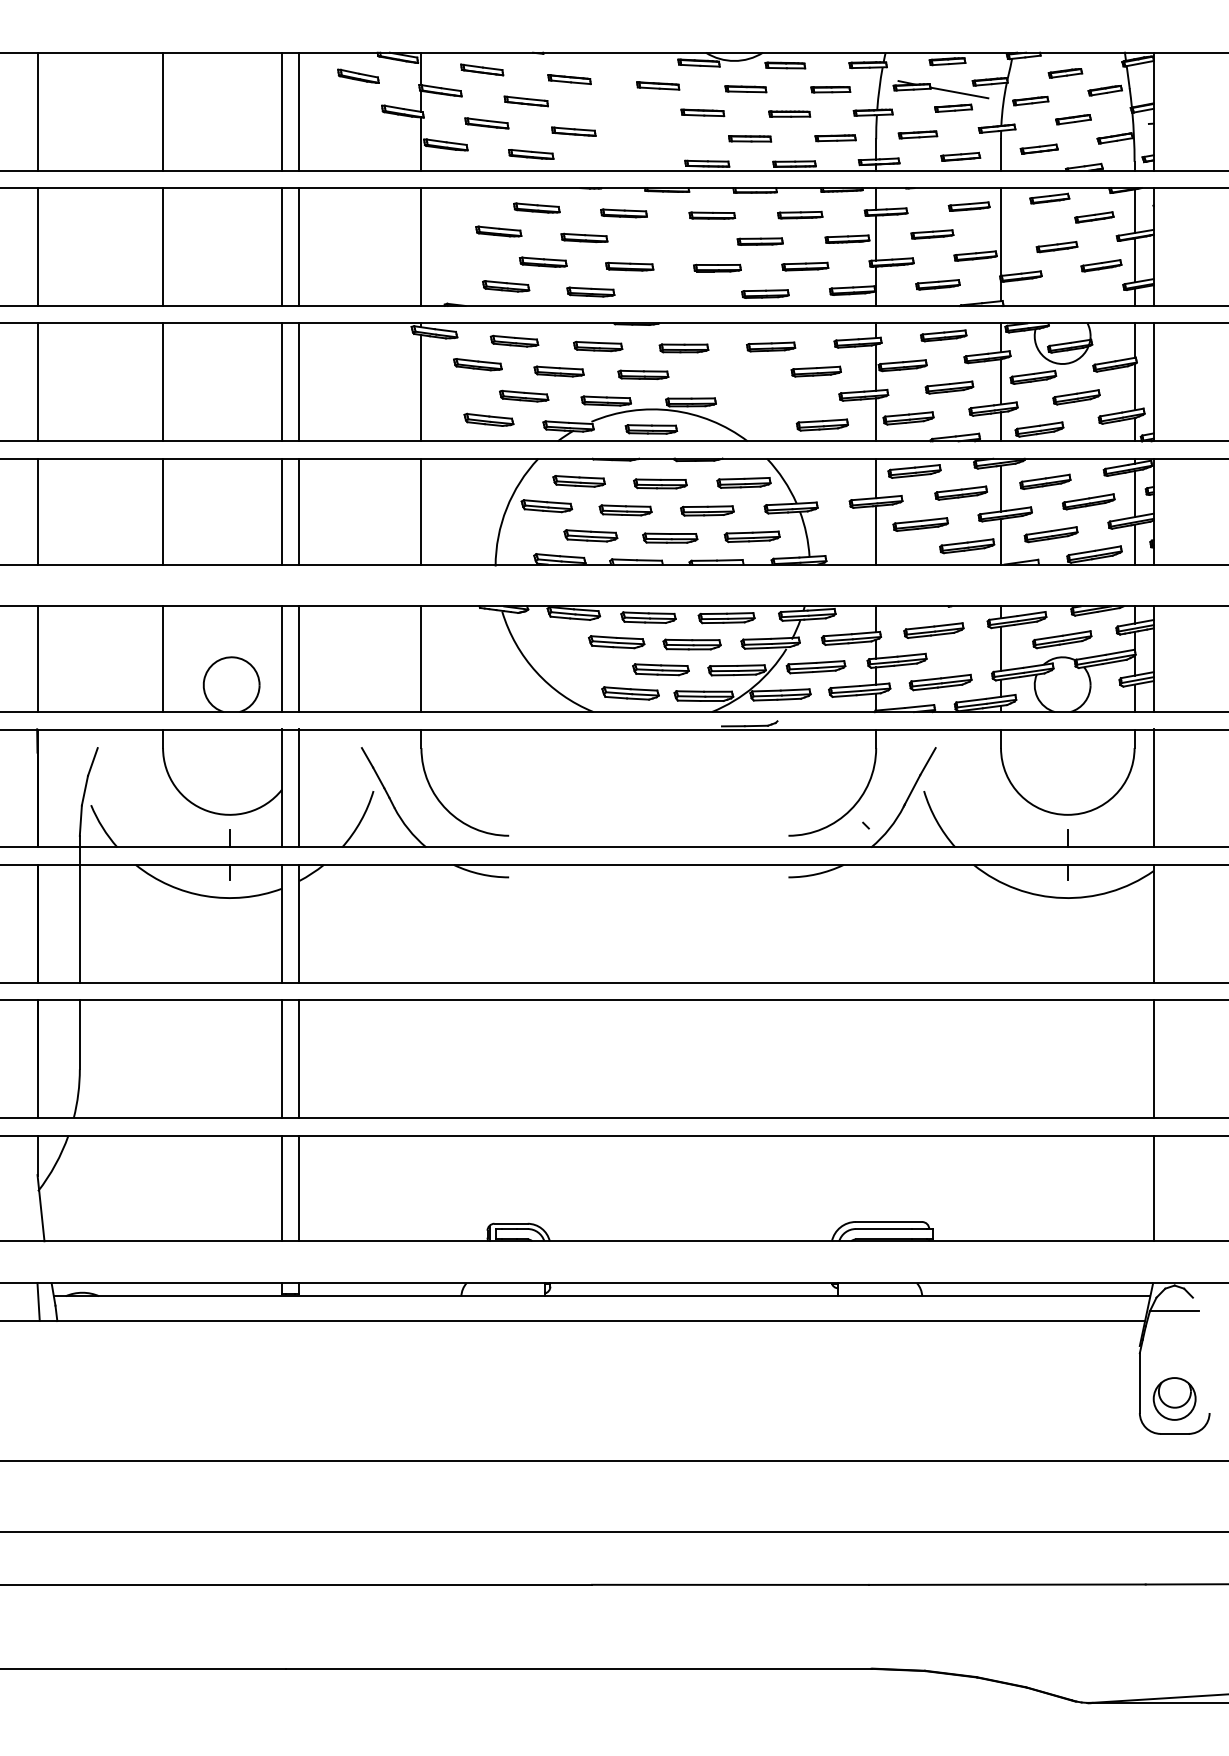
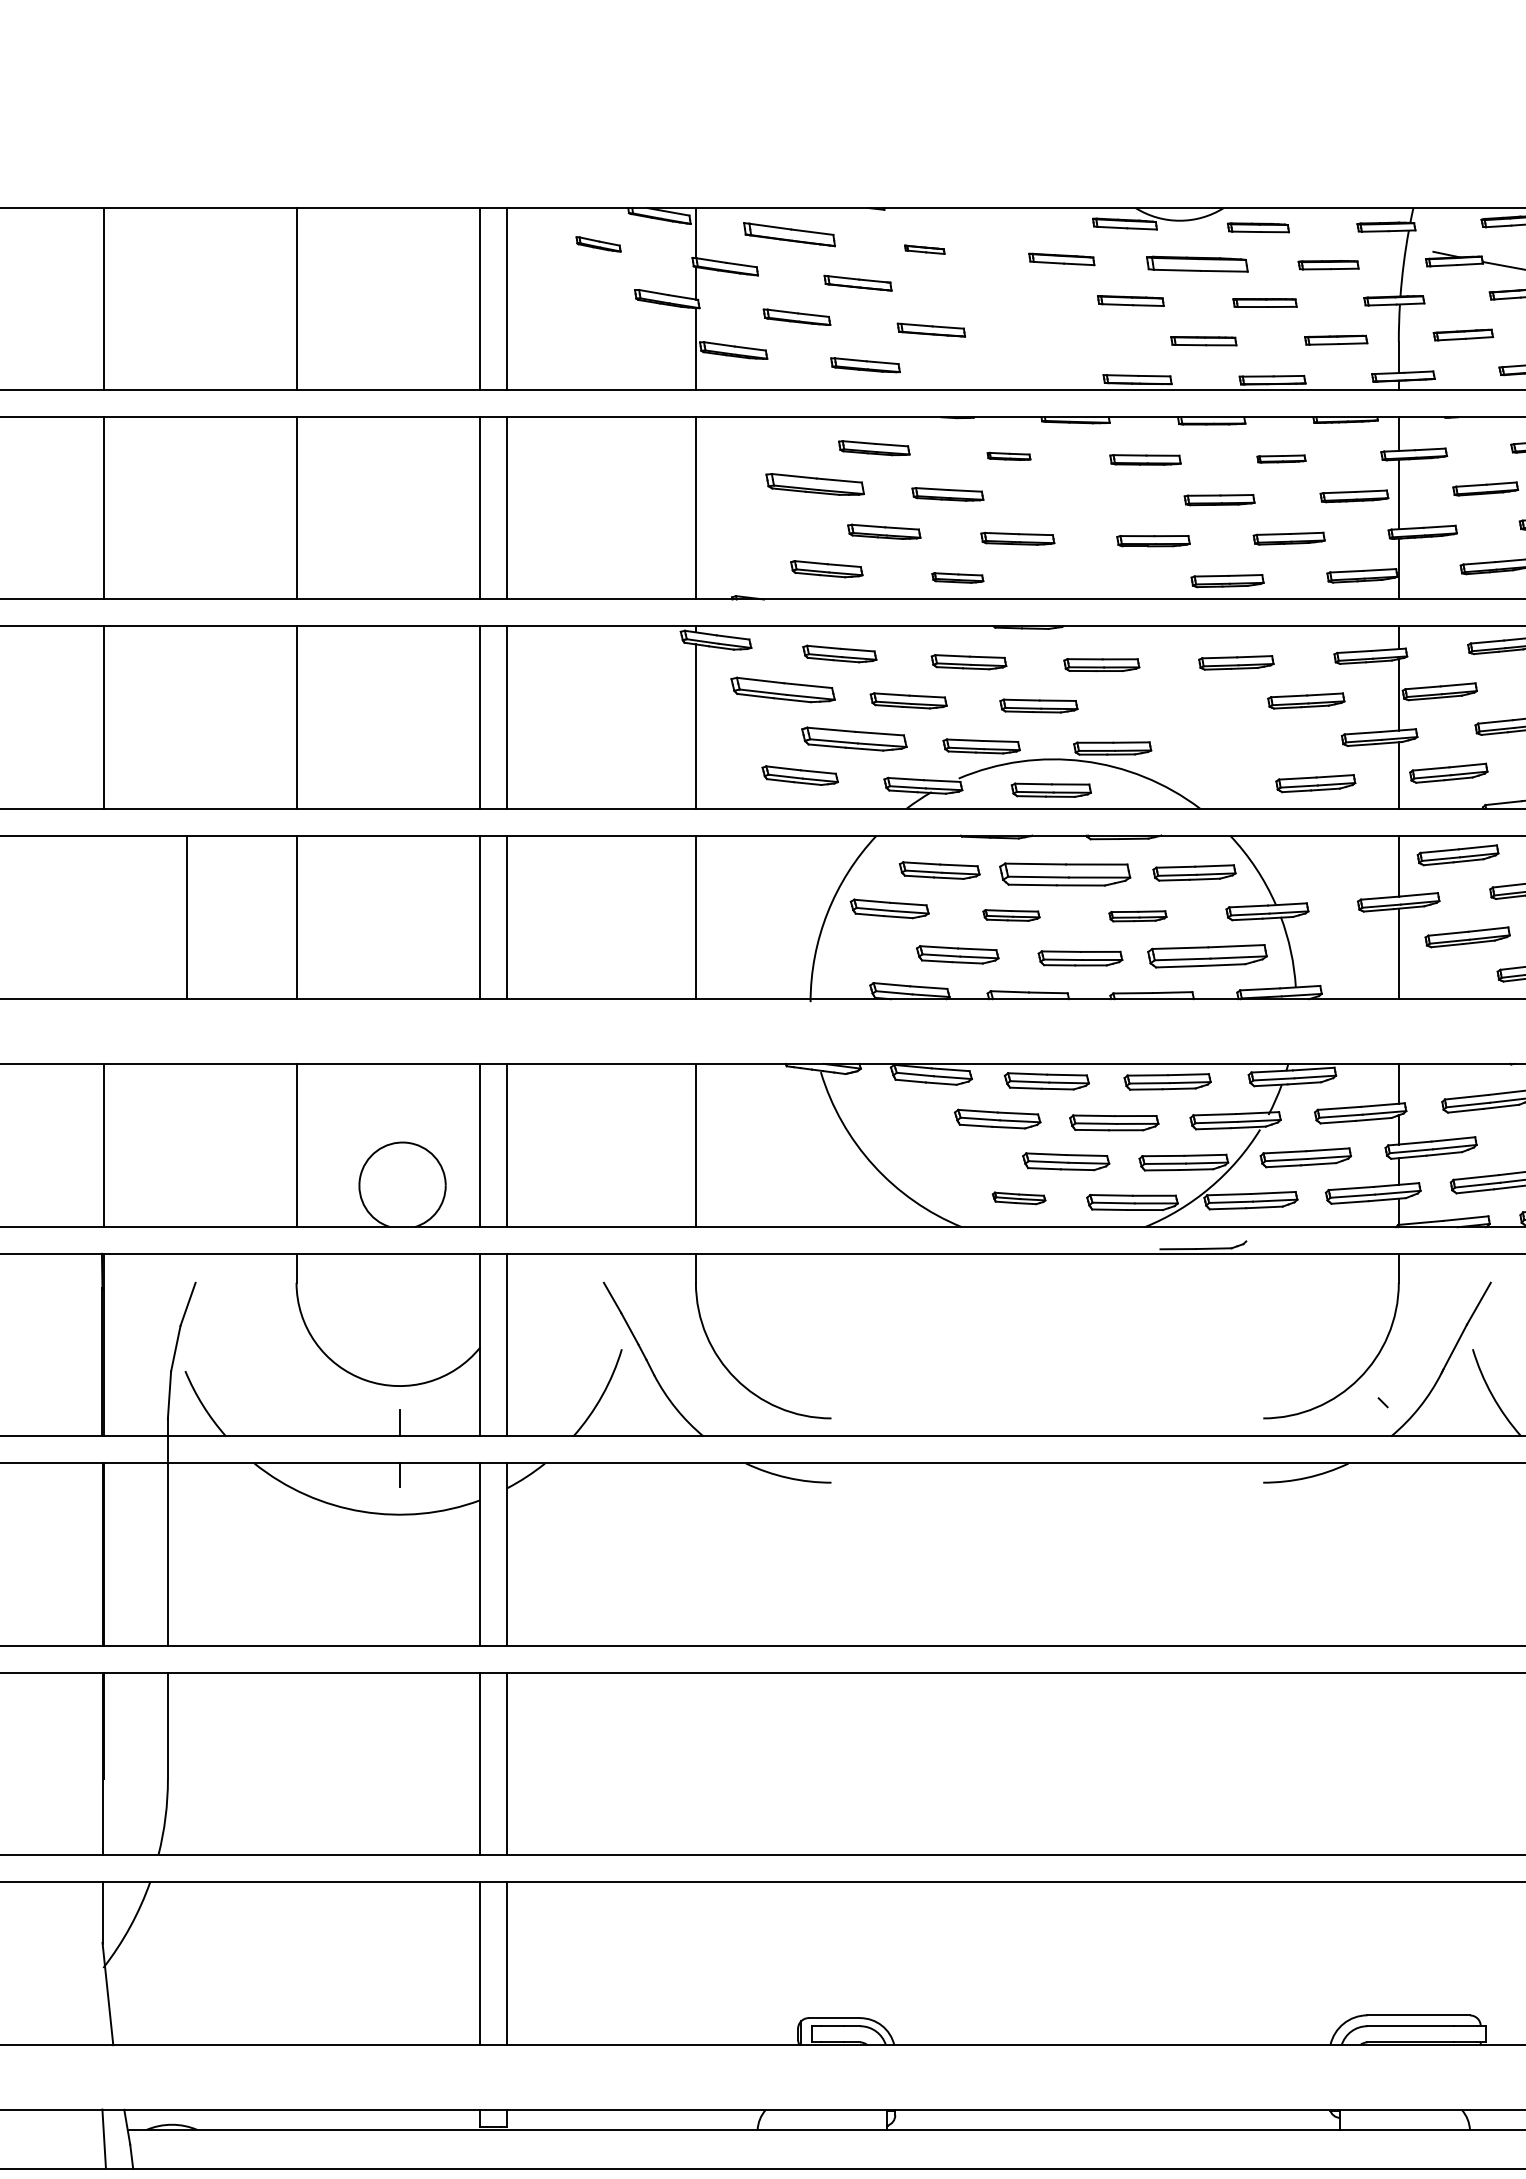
part: (482, 69) -> (790, 233), size x1.4
part: (358, 75) -> (598, 243), size x0.7
part: (569, 79) -> (924, 249), size x0.6
part: (745, 89) -> (1196, 264), size x1.6
part: (623, 213) -> (1008, 456), size x0.6
part: (800, 214) -> (1281, 458), size x0.7
part: (498, 231) -> (815, 484), size x1.4
part: (590, 291) -> (957, 577), size x0.7
part: (477, 364) -> (782, 689), size x1.4
part: (524, 395) -> (855, 737), size x1.4
part: (660, 483) -> (1065, 873), size x1.6
part: (625, 510) -> (1011, 915), size x0.7
part: (707, 510) -> (1138, 915), size x0.7
line: (38, 511) -> (187, 917), moved
part: (751, 536) -> (1206, 955), size x1.4
part: (630, 693) -> (1019, 1198), size x0.6

